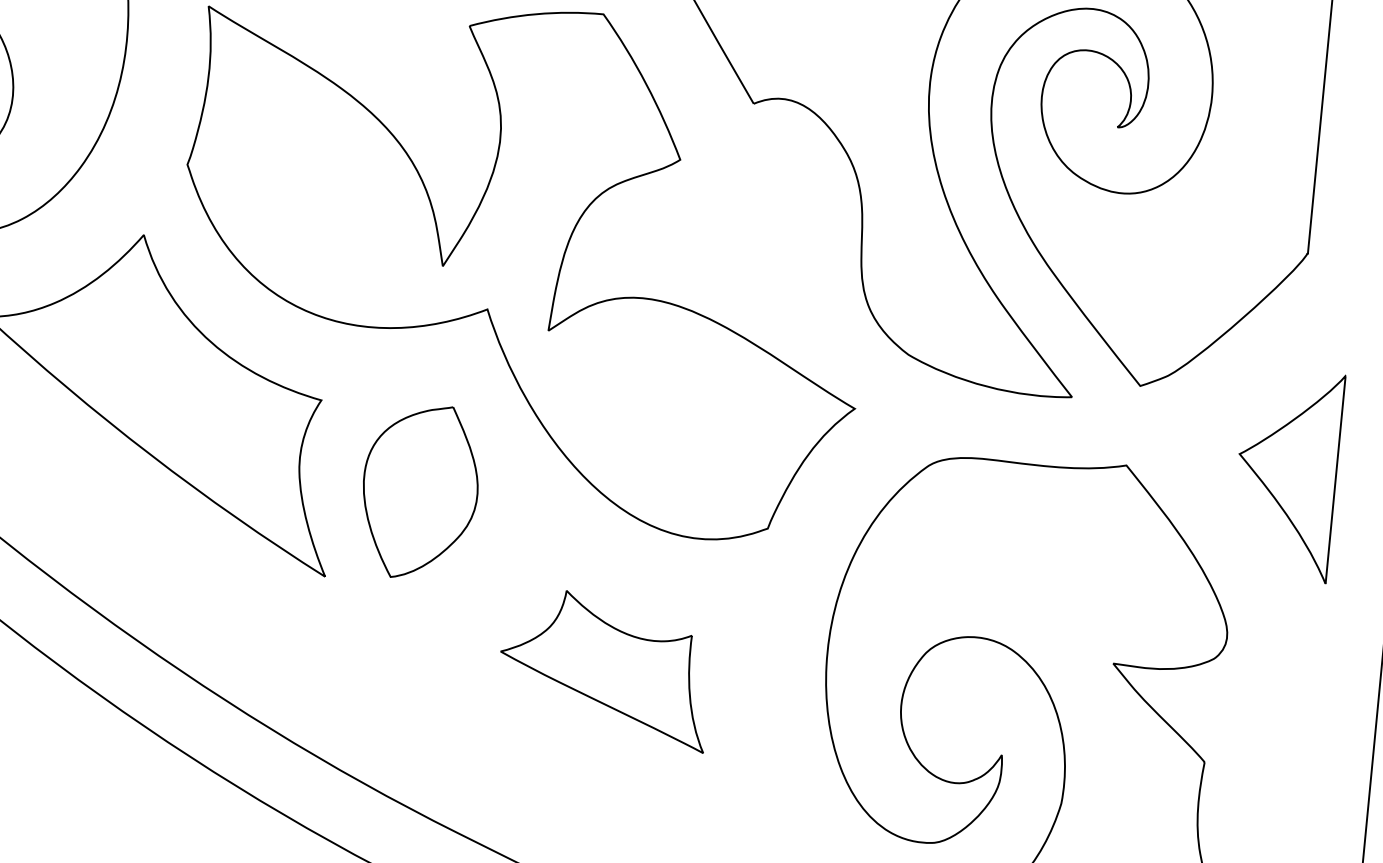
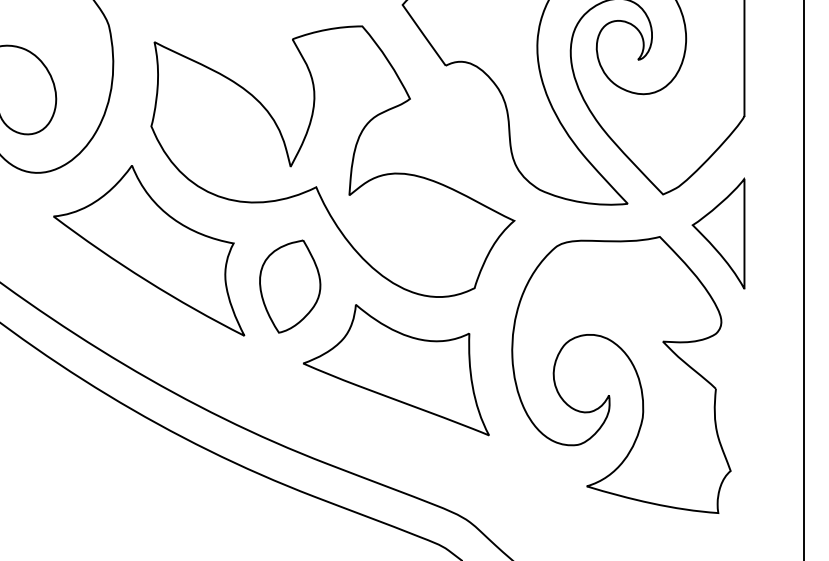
part: (1286, 474) -> (718, 233), moved
part: (605, 669) -> (396, 370), size x1.67

